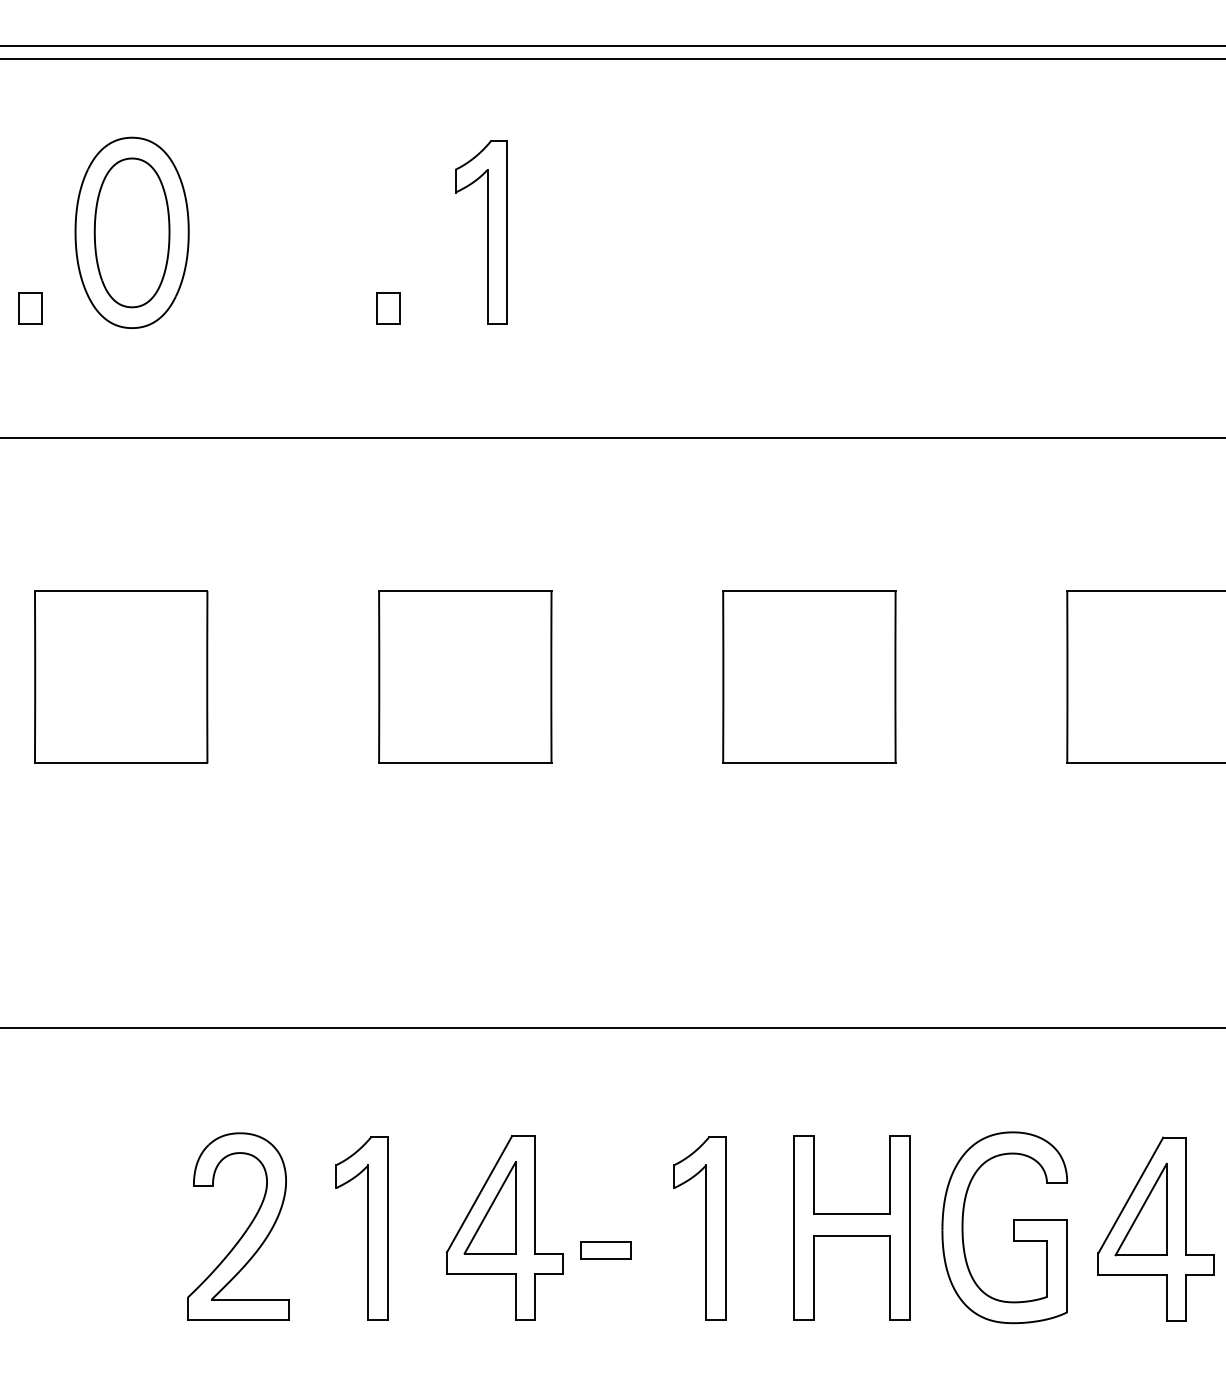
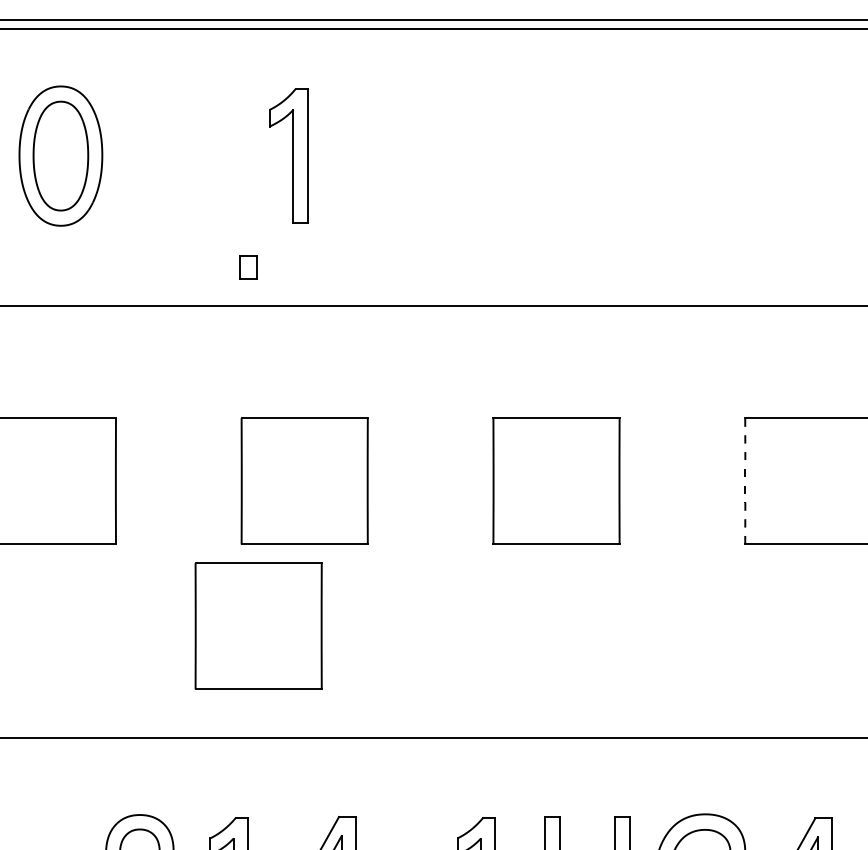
part: (481, 232) -> (288, 155), moved
part: (388, 308) -> (248, 267), moved
line: (1067, 676) -> (745, 480), solid -> dashed
part: (402, 874) -> (258, 625), added

